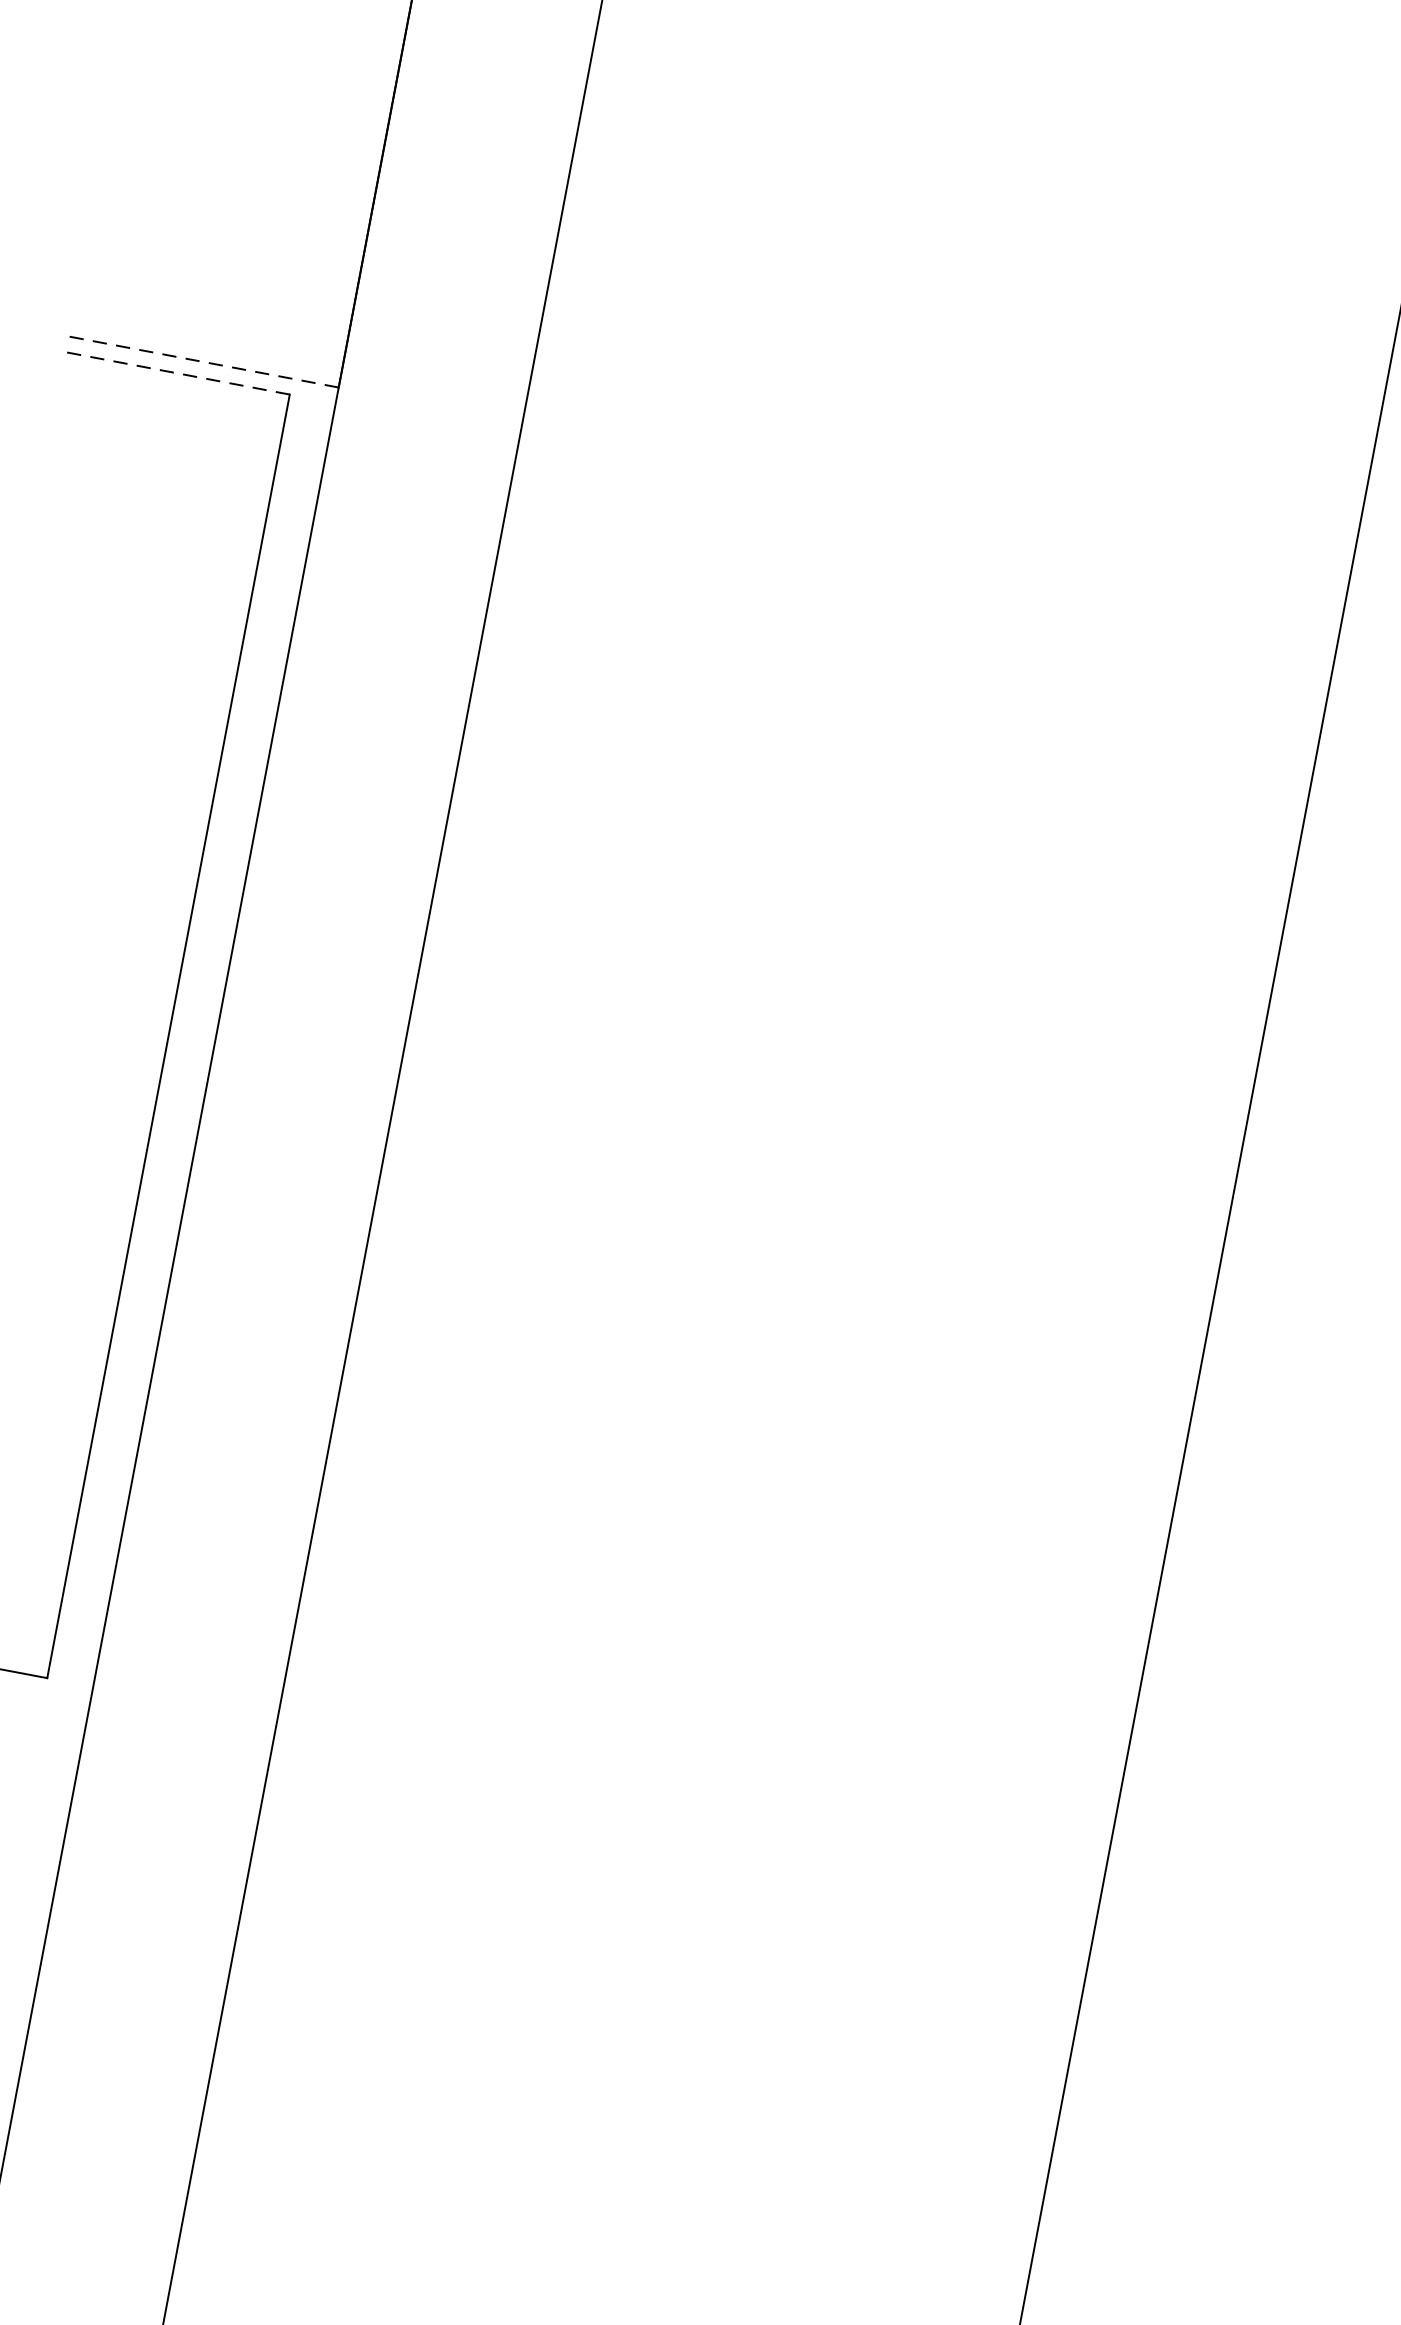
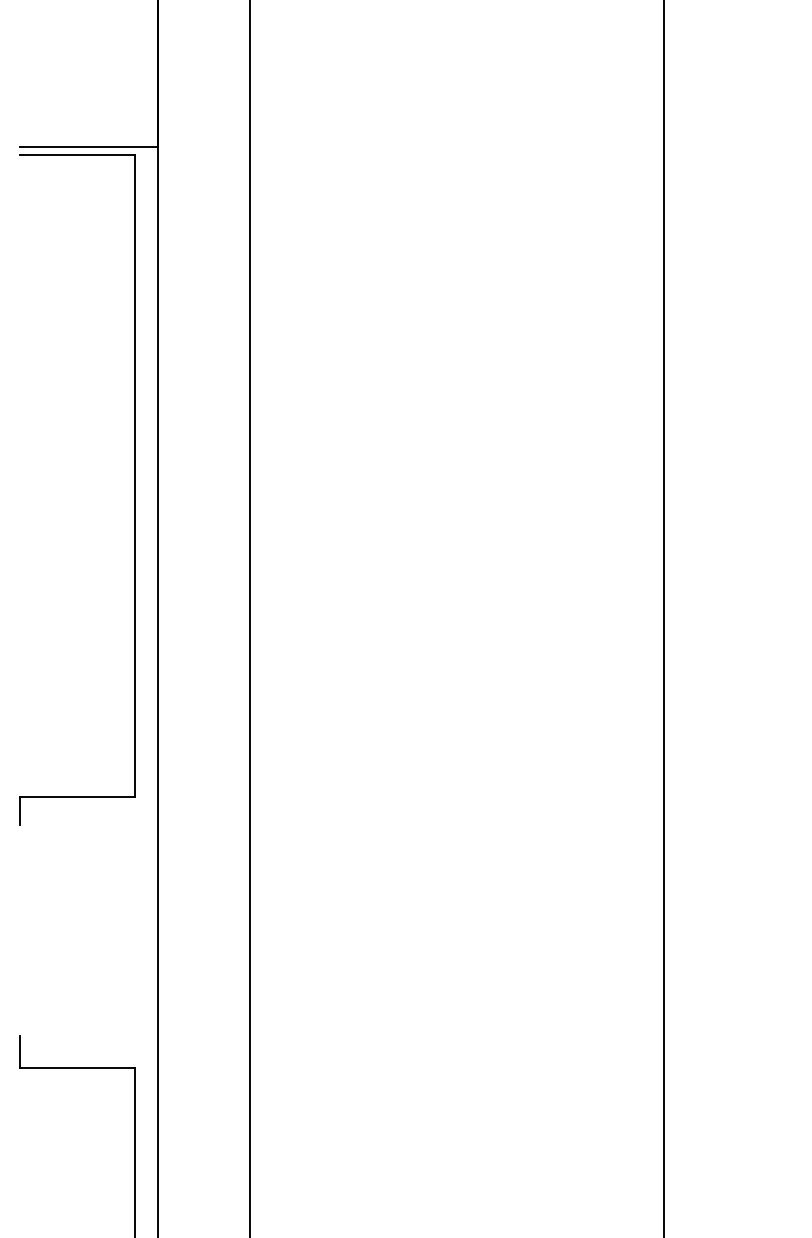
line: (201, 361) -> (89, 146), dashed -> solid
line: (174, 372) -> (77, 154), dashed -> solid

